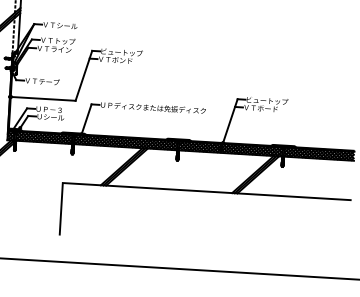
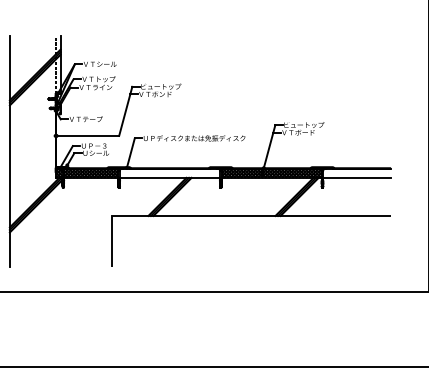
hatch: (125, 141) -> (169, 172), removed
hatch: (319, 153) -> (357, 172), removed

